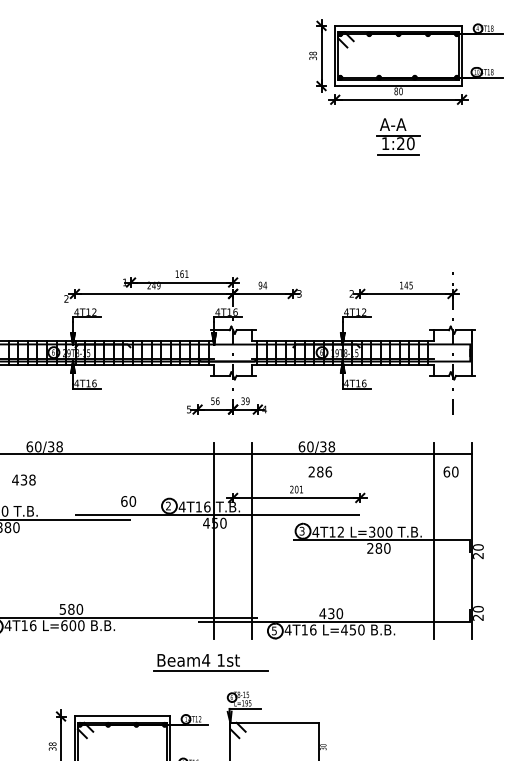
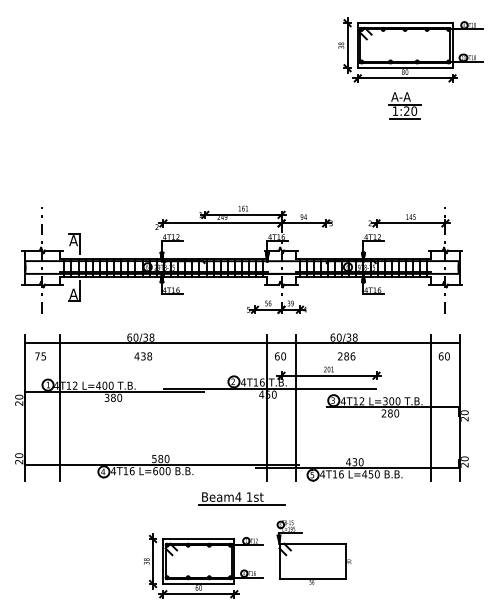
text: (24, 480) -> (143, 356), moved
text: (128, 501) -> (280, 356), moved
part: (210, 662) -> (241, 498), moved

